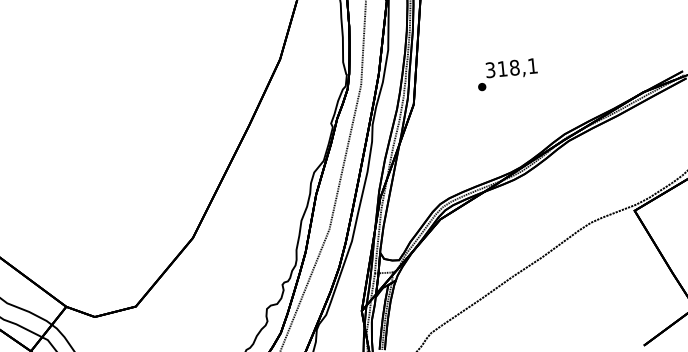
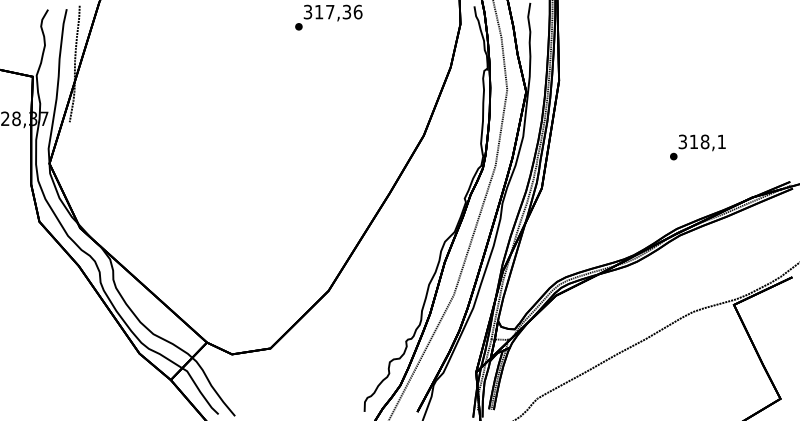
text: (507, 74) -> (697, 147), moved

